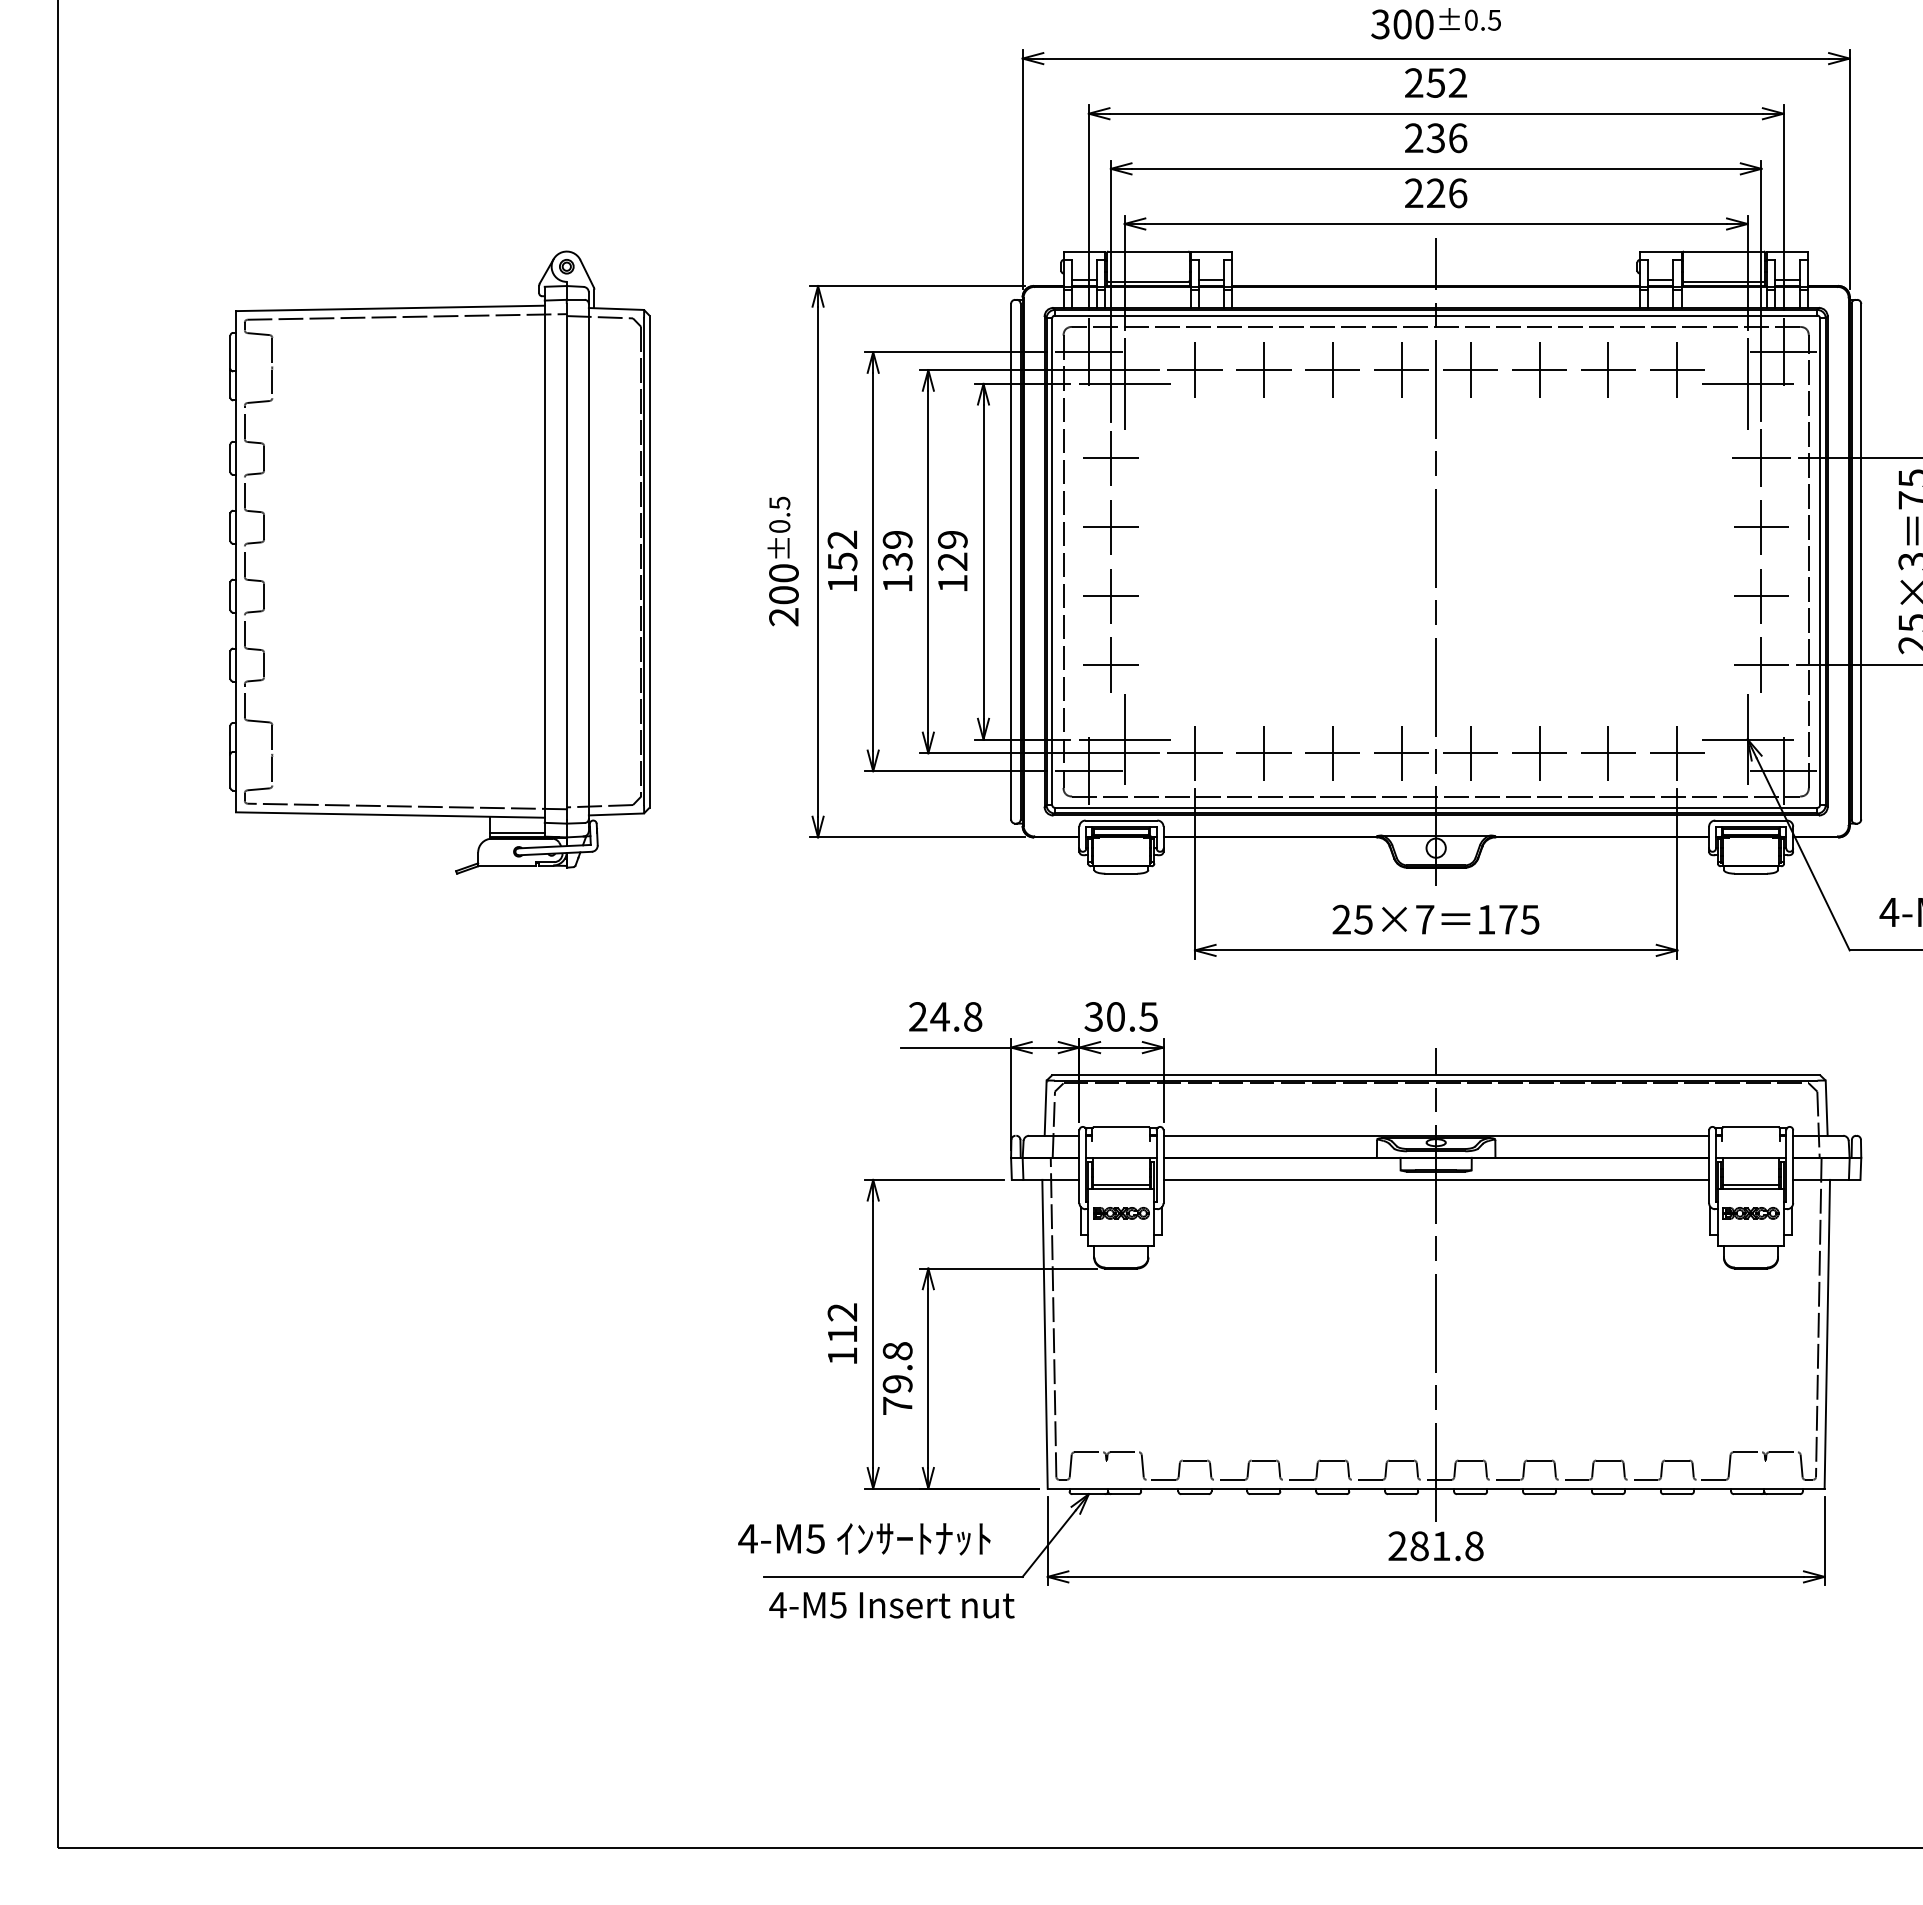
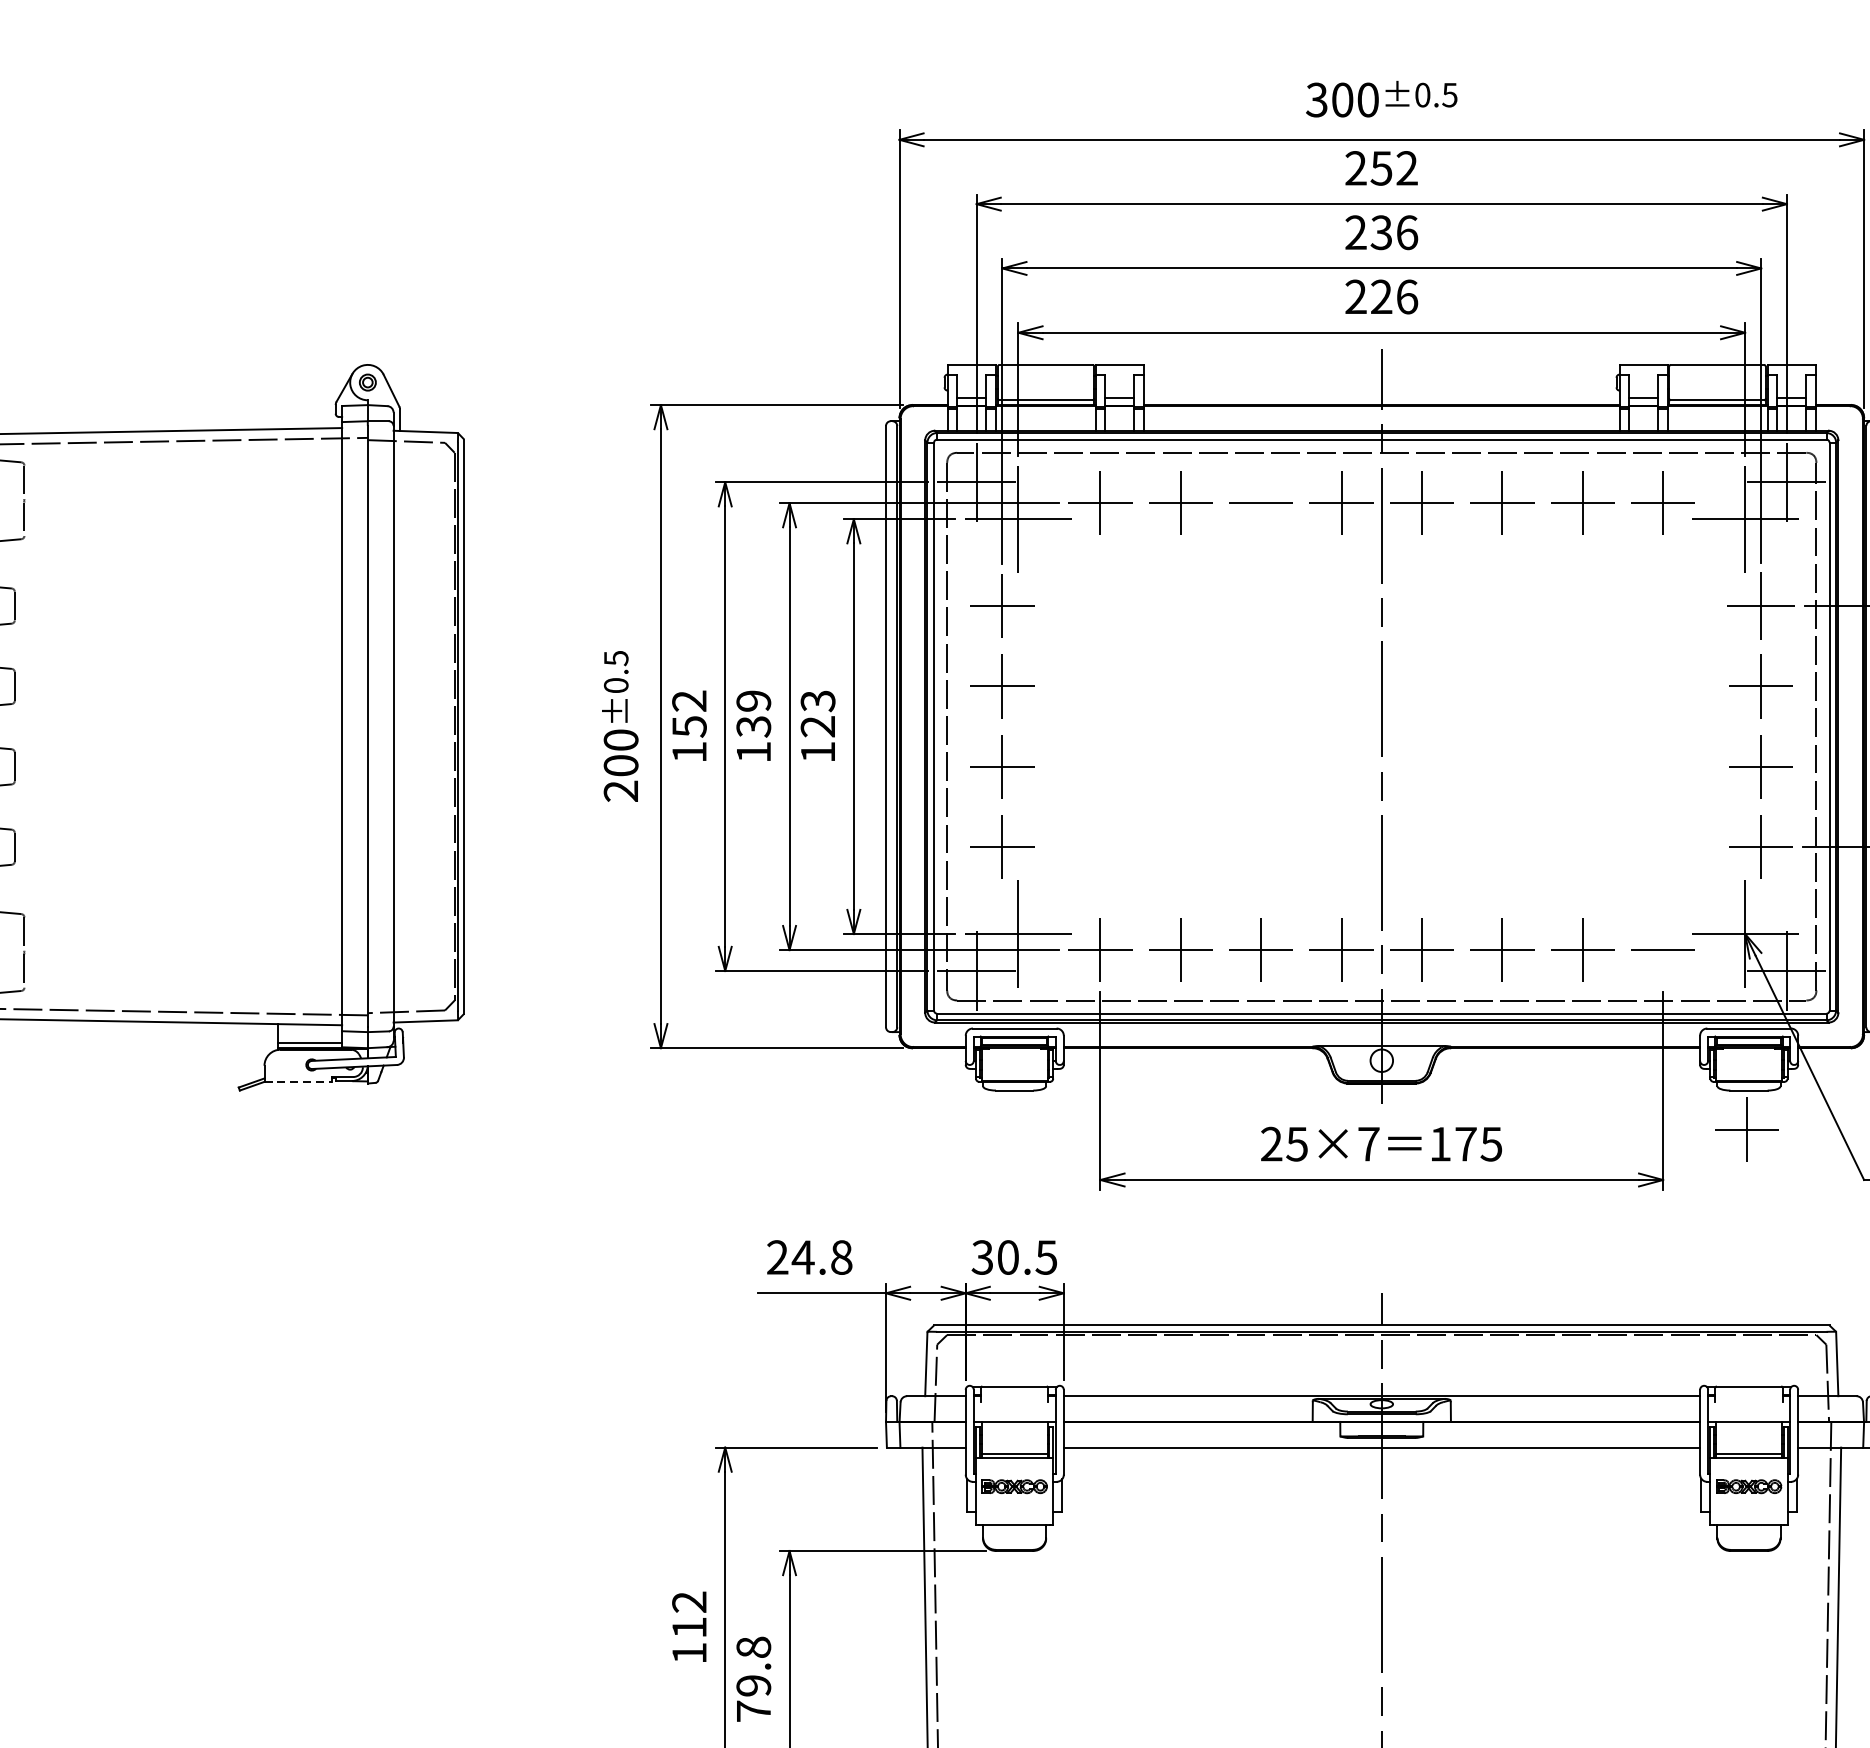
line: (1332, 369) -> (1260, 502), removed
text: (952, 540) -> (817, 701), 129 -> 123
line: (1677, 752) -> (1663, 949), removed
line: (507, 866) -> (298, 1082), solid -> dashed
part: (1749, 907) -> (1747, 1129), added

